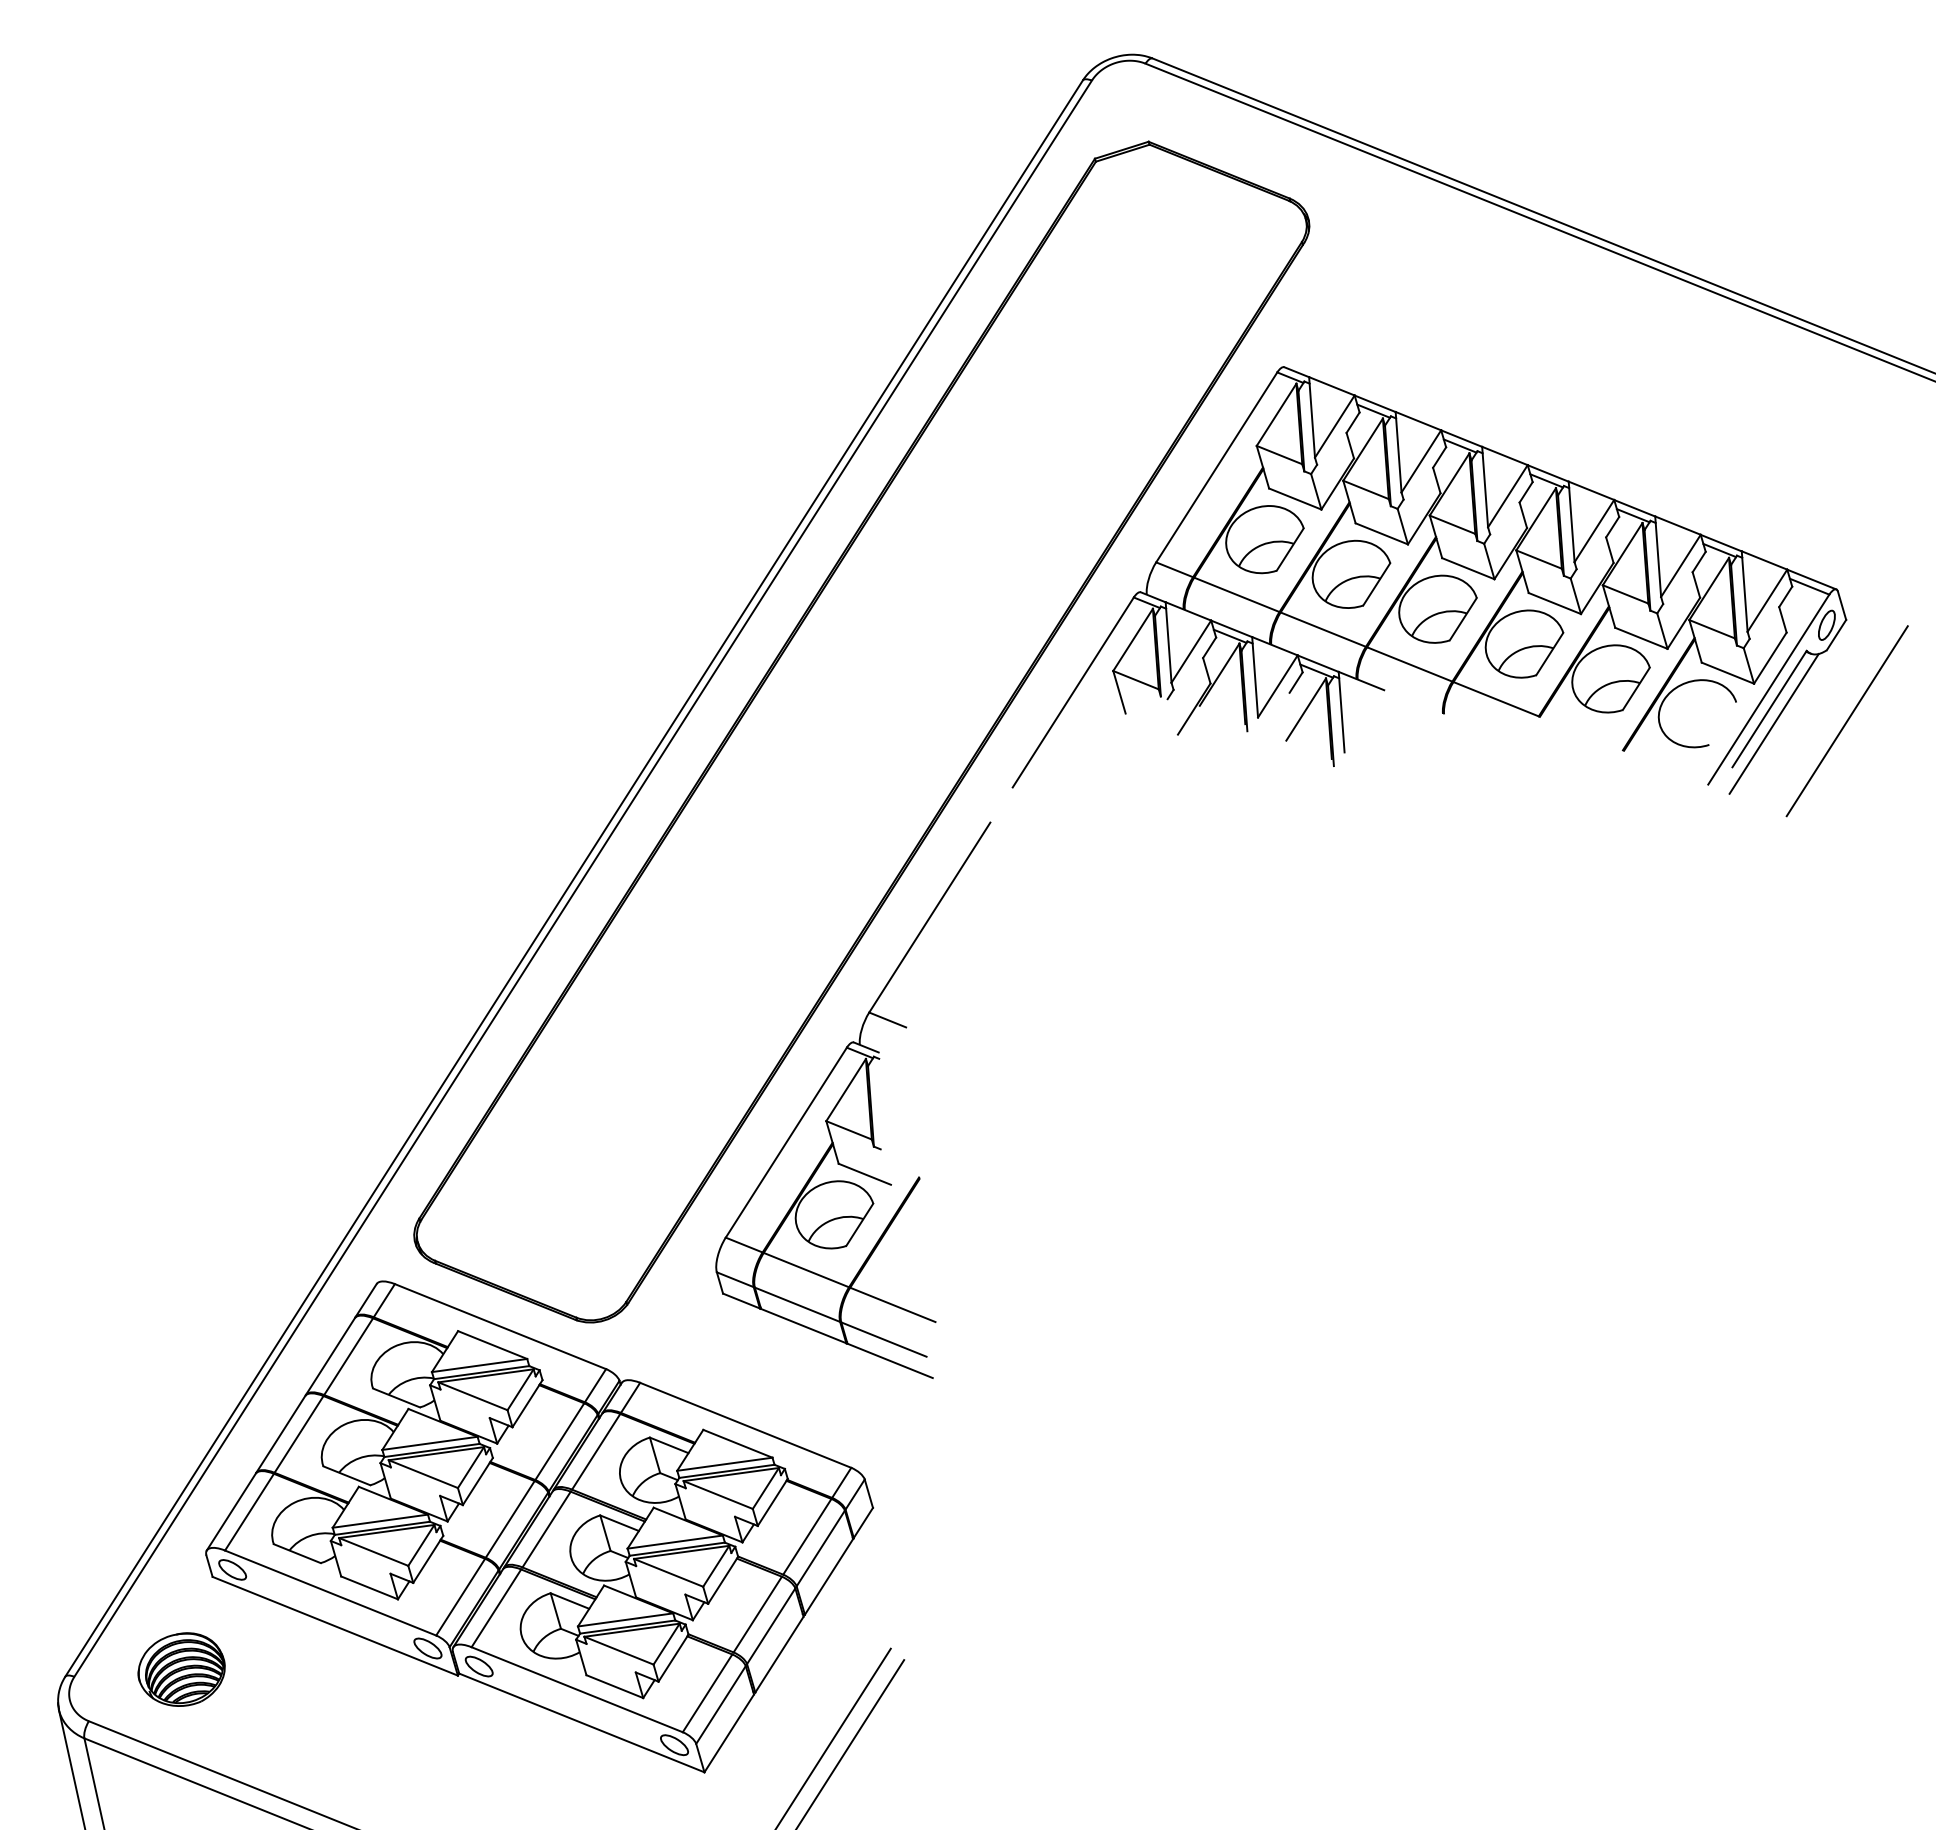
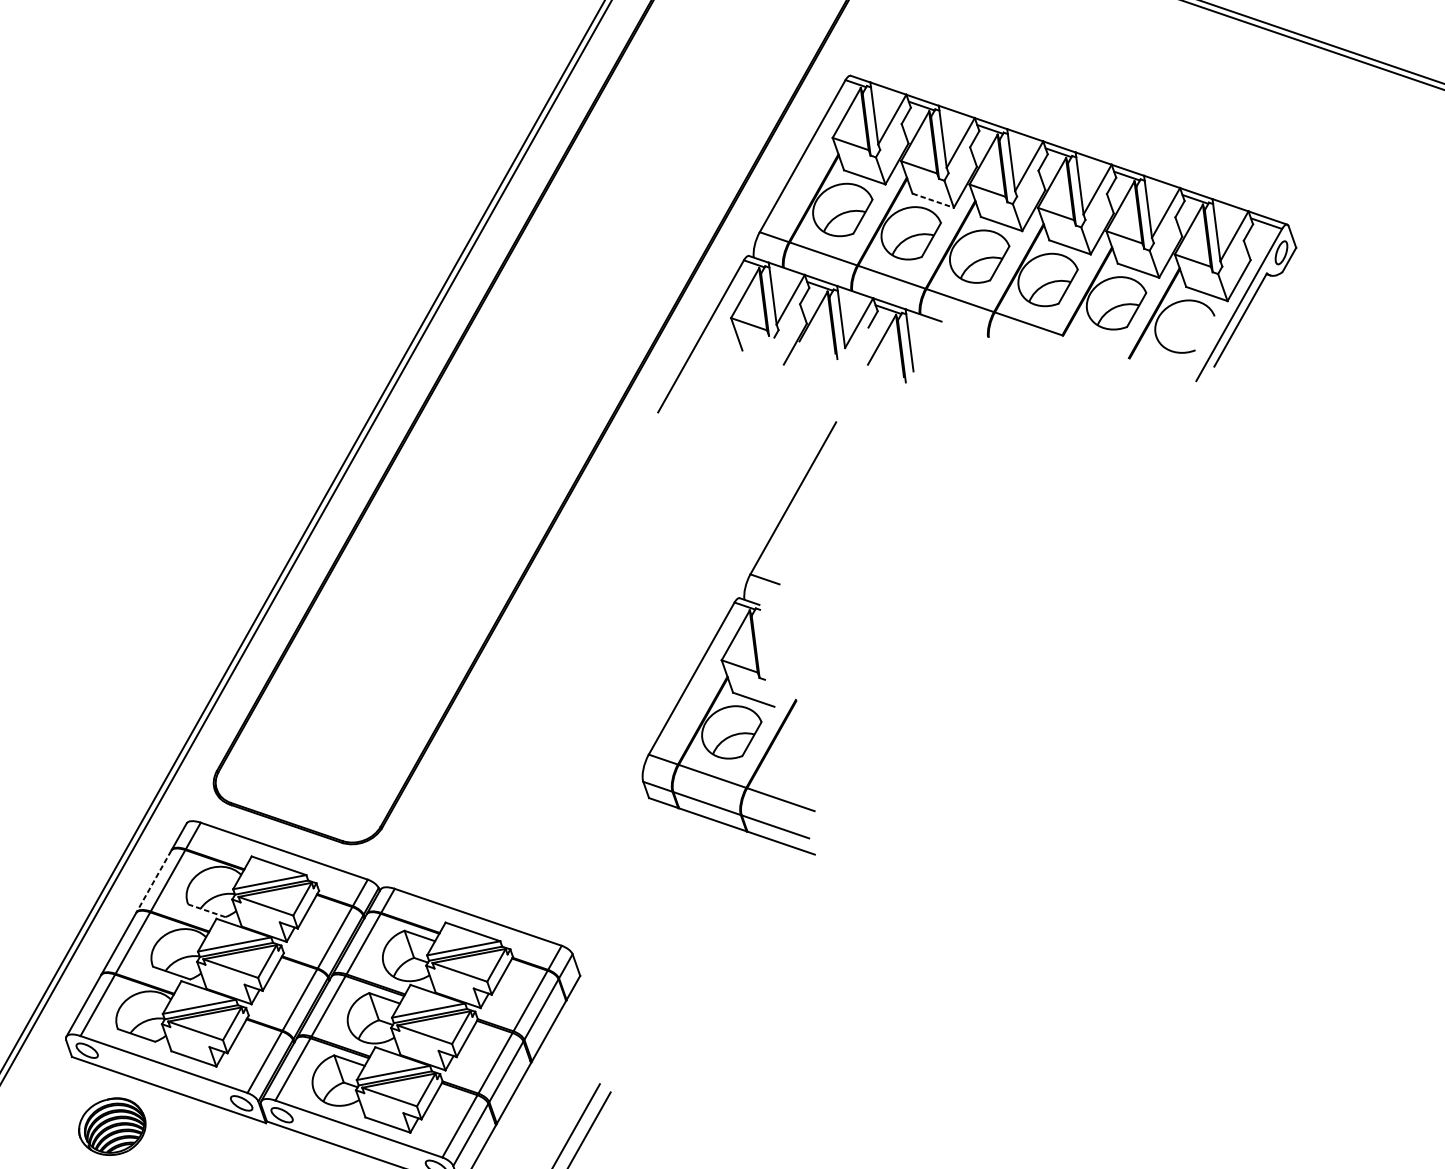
line: (1382, 534) -> (933, 201), solid -> dashed
line: (1846, 721) -> (1300, 326), removed
line: (1773, 723) -> (1244, 331), removed
part: (853, 1099) -> (741, 642), moved
line: (330, 1357) -> (154, 882), solid -> dashed
line: (396, 1397) -> (206, 910), solid -> dashed
part: (181, 1669) -> (112, 1126), moved

